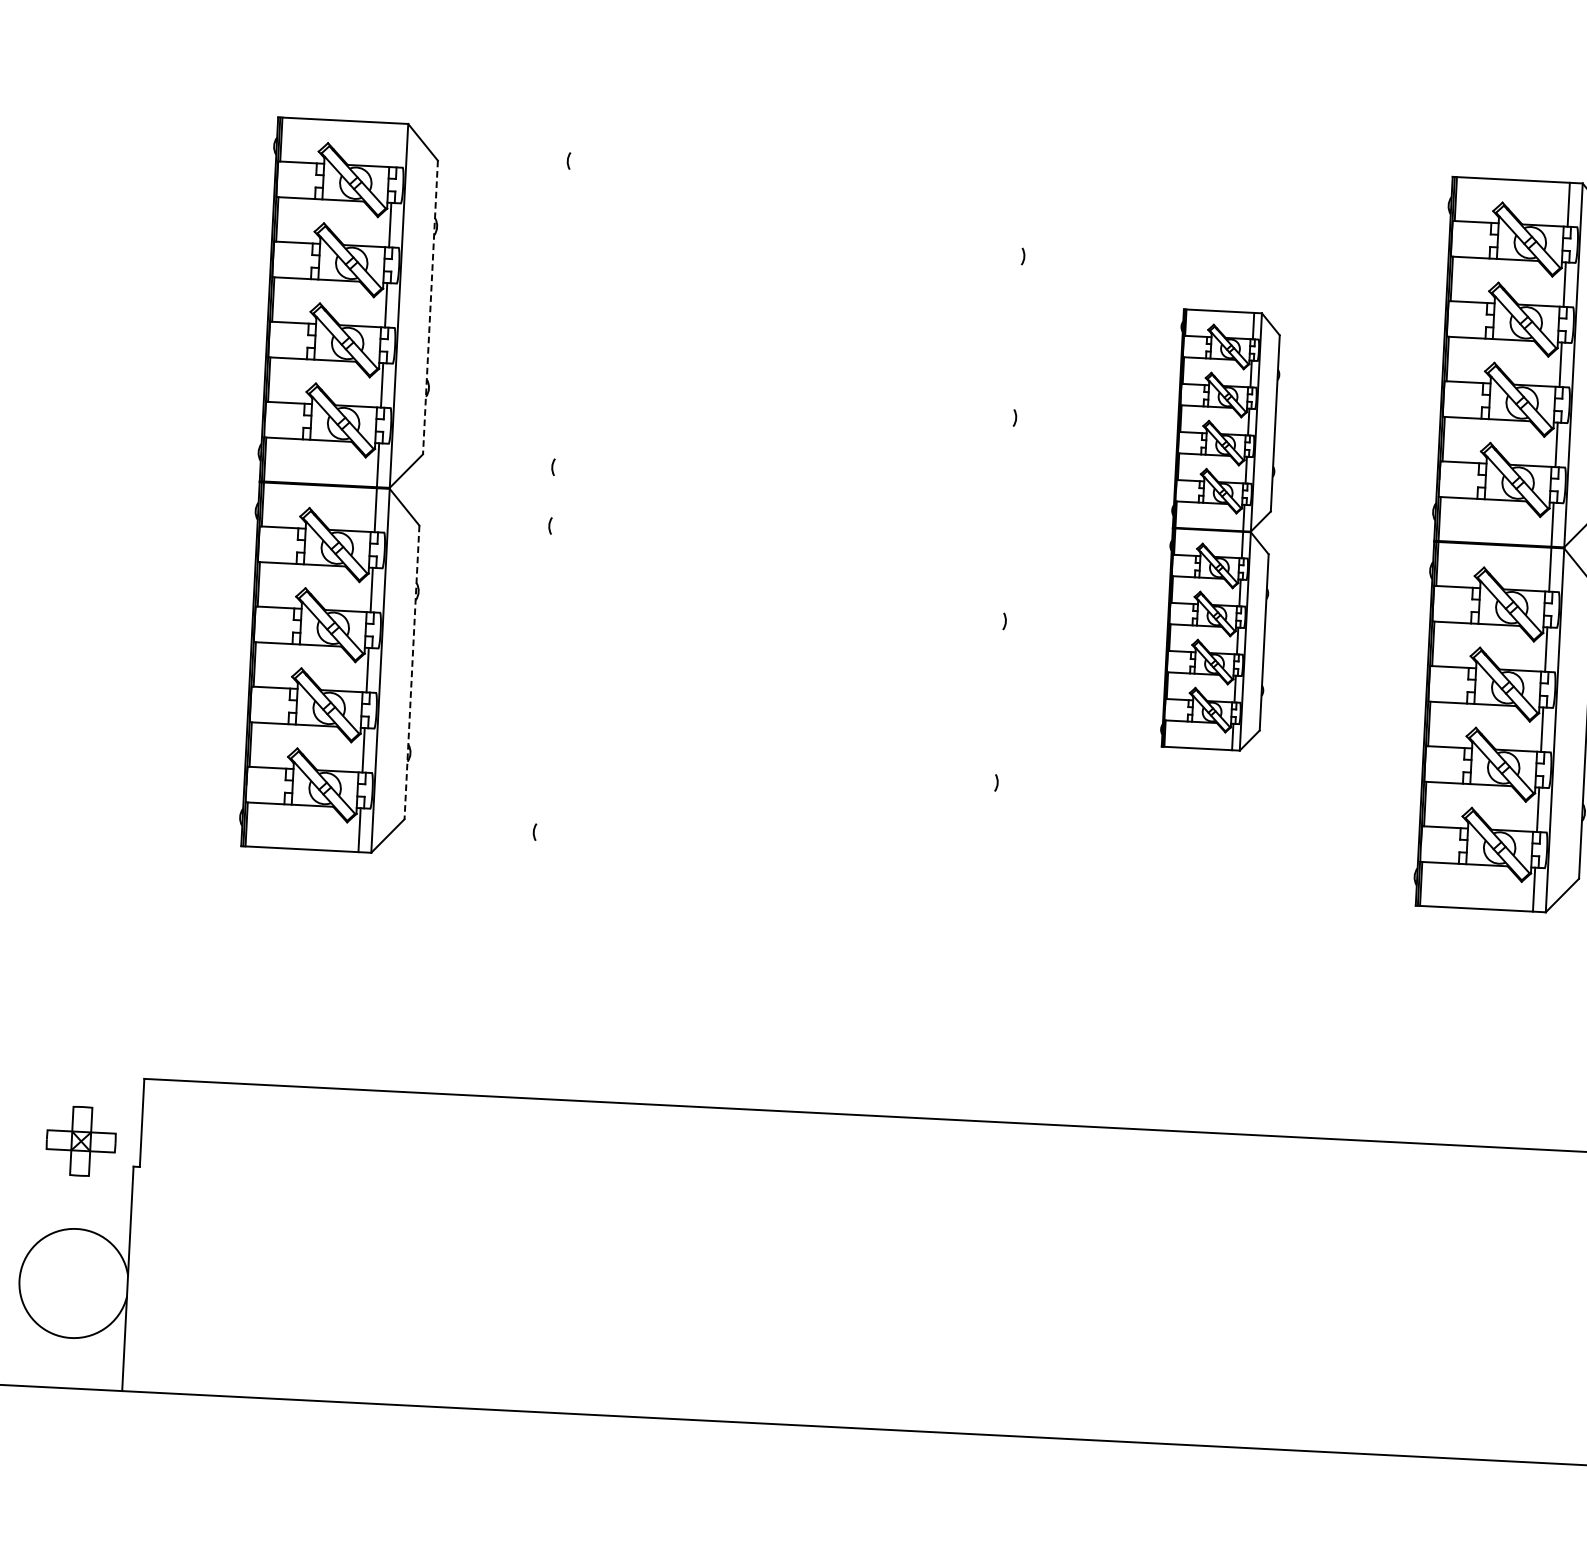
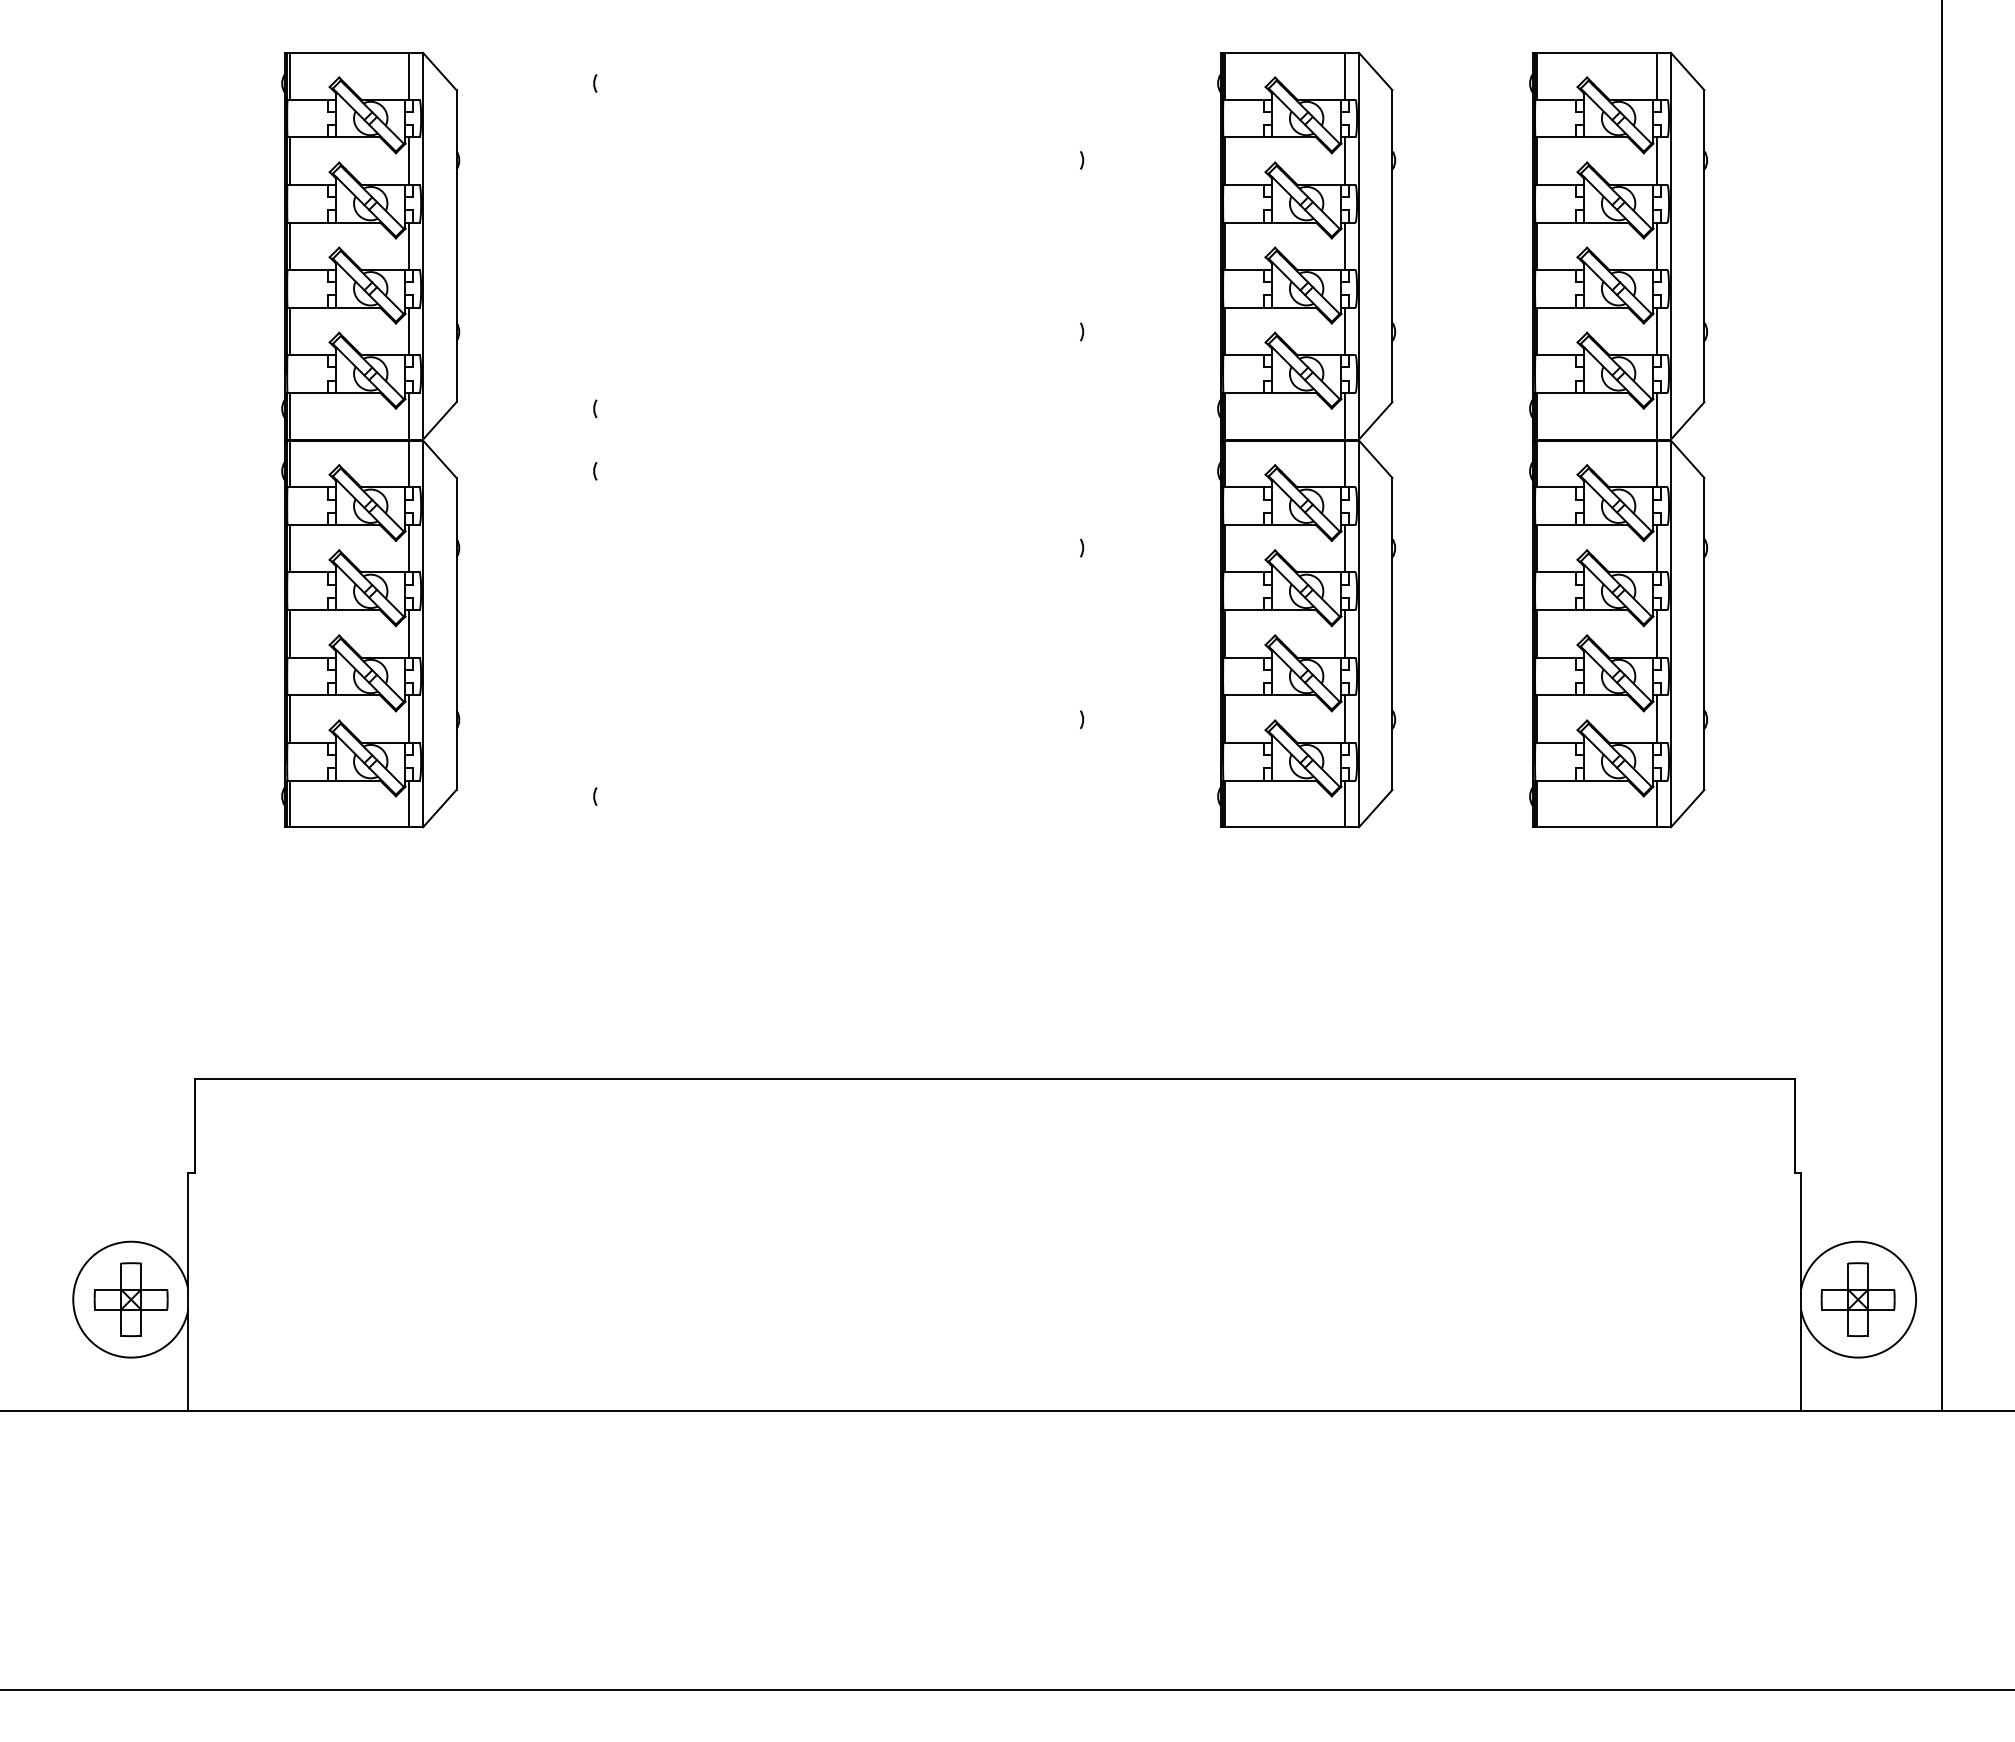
line: (394, 144) -> (409, 75), added
line: (430, 307) -> (456, 246), dashed -> solid
part: (1221, 529) -> (1306, 439), size x1.67
line: (411, 672) -> (456, 633), dashed -> solid
part: (80, 1141) -> (130, 1299), moved

